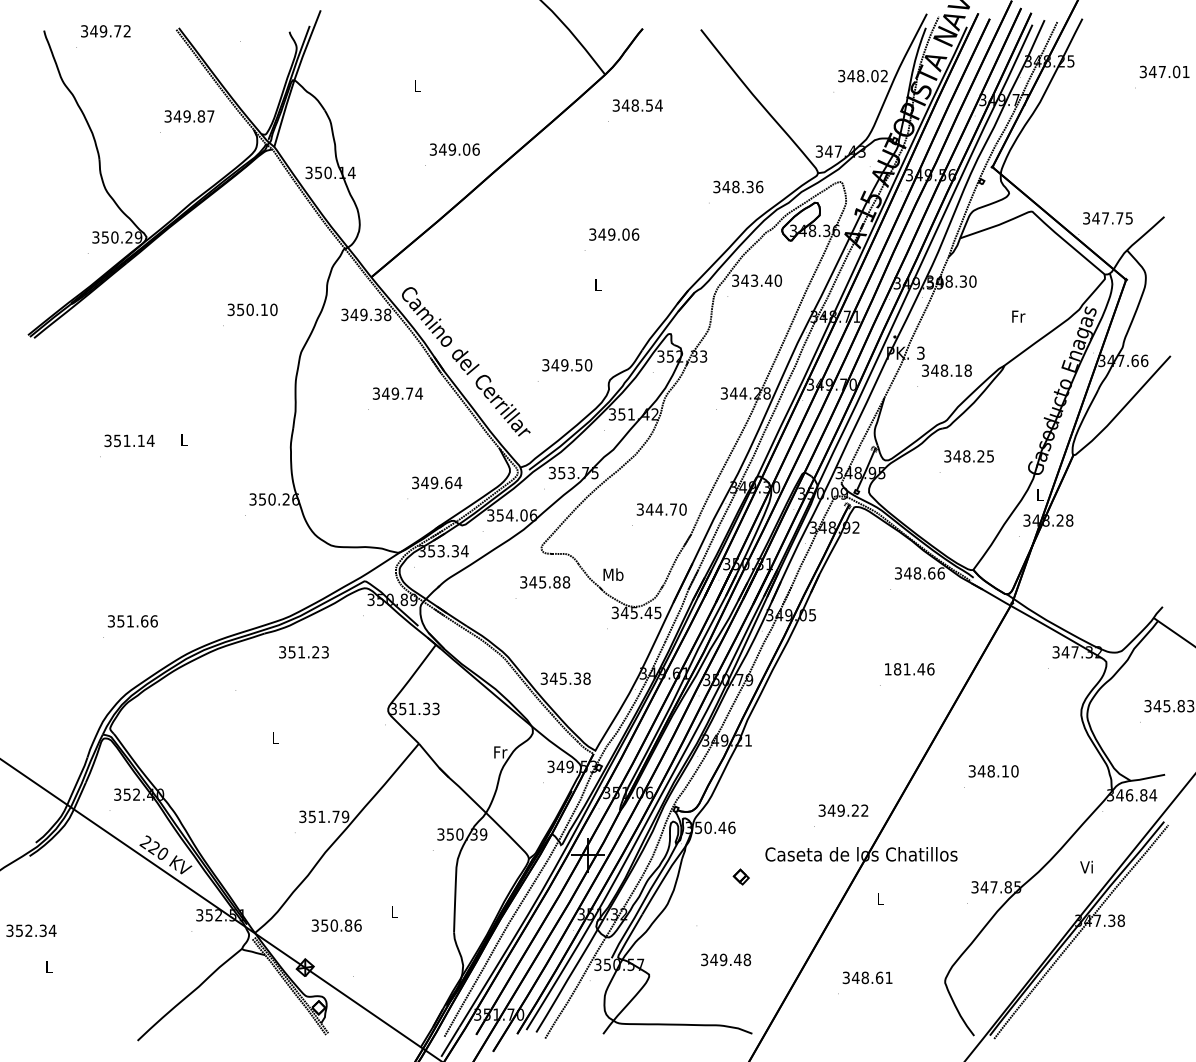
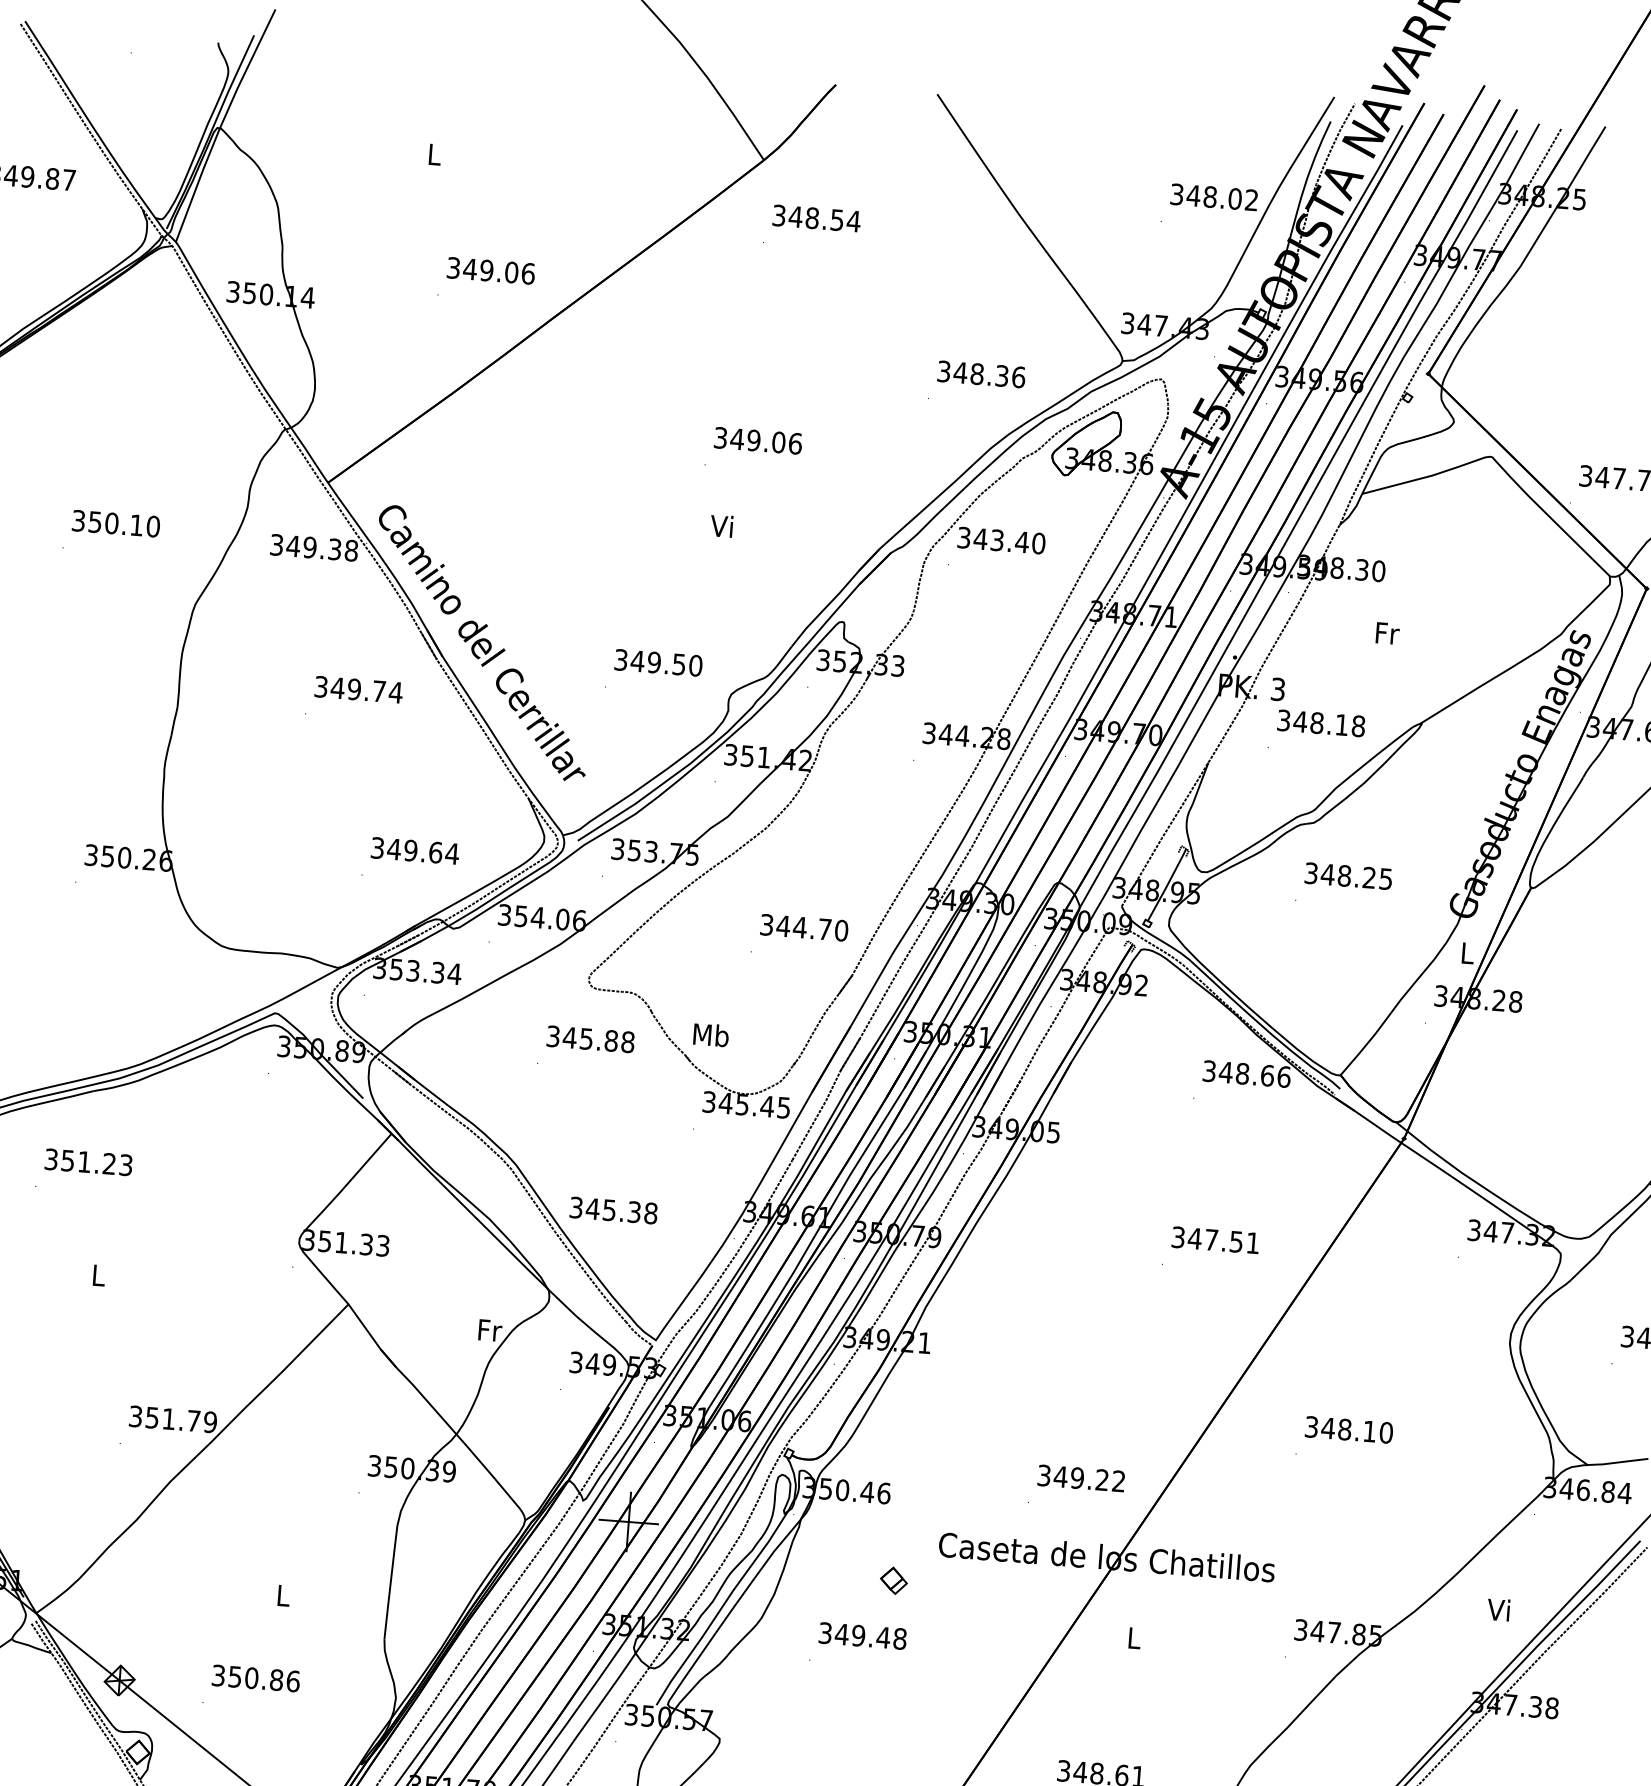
text: (596, 284) -> (720, 525), L -> Vi
text: (1018, 316) -> (1387, 633), moved
text: (303, 652) -> (87, 1162), moved
text: (909, 669) -> (1215, 1240), 181.46 -> 347.51
text: (336, 925) -> (255, 1678), moved
text: (725, 959) -> (861, 1635), moved

